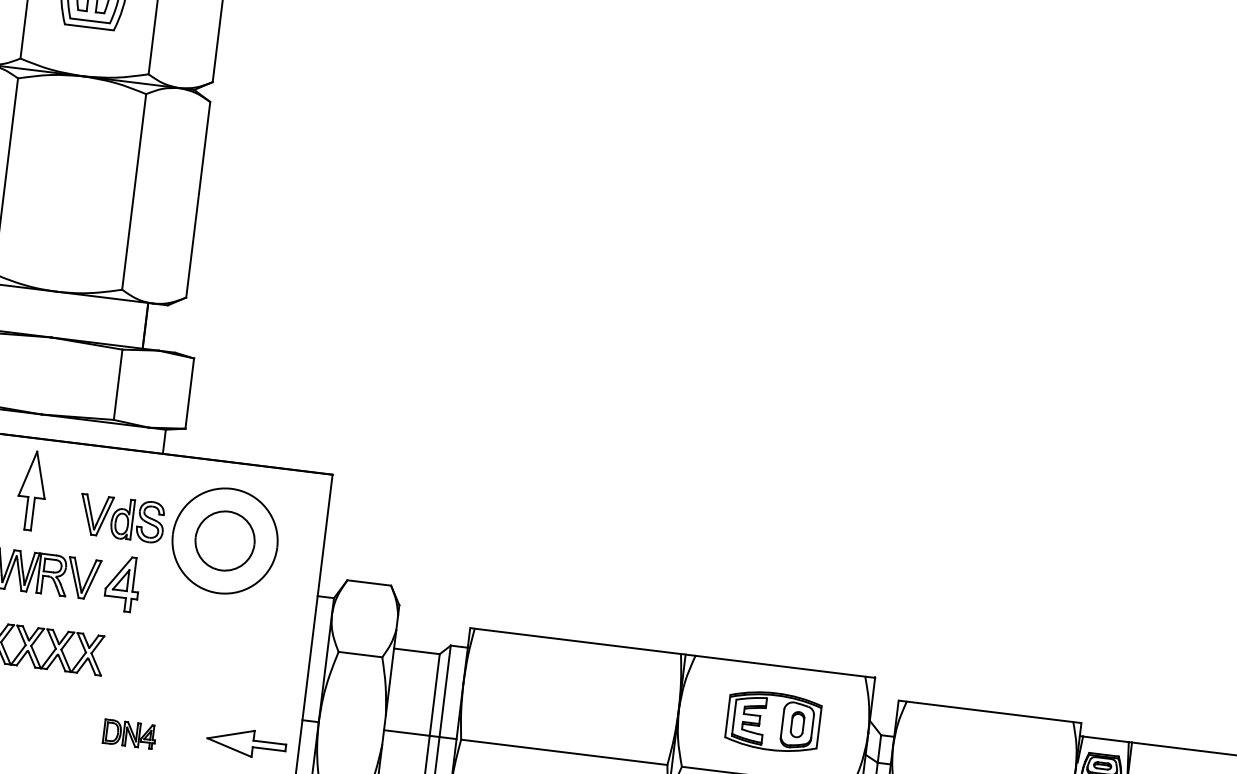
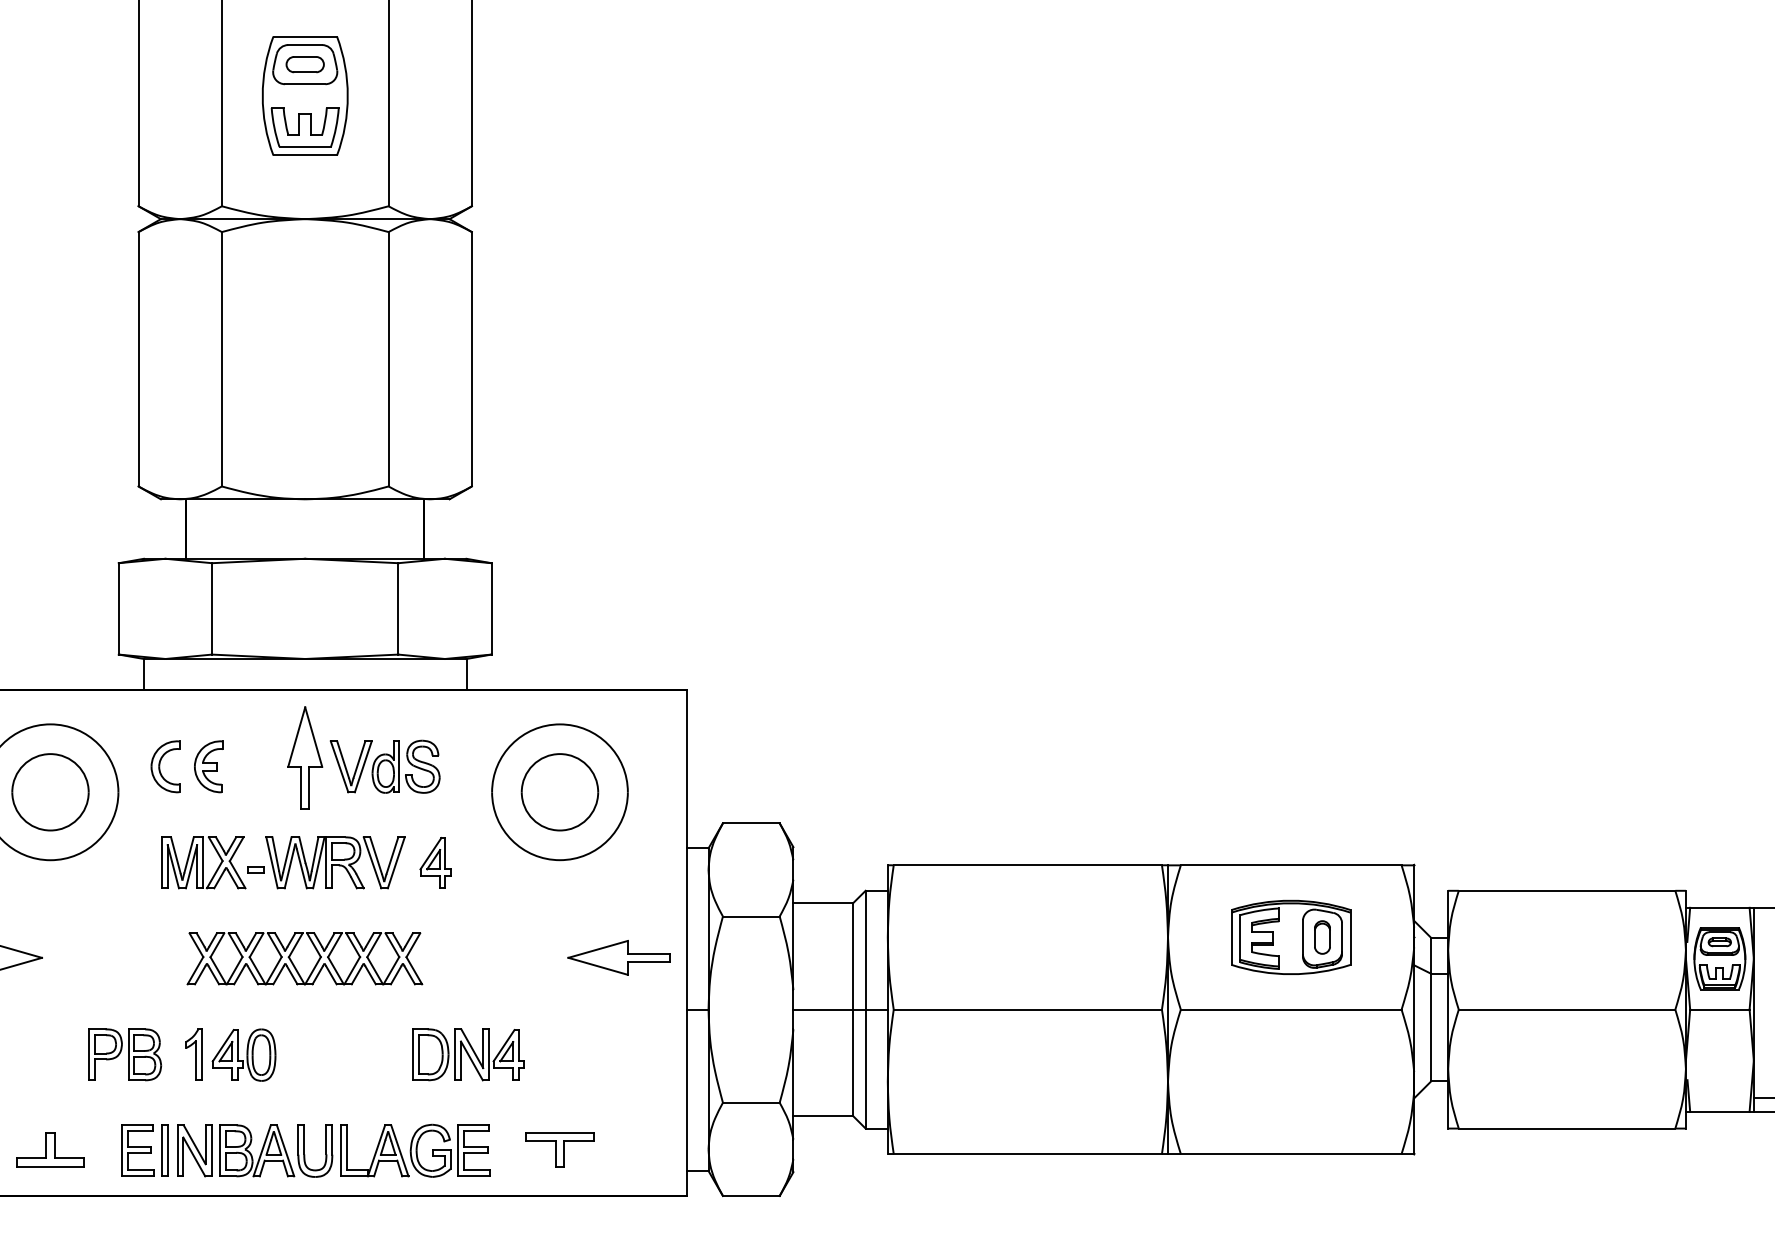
part: (121, 518) -> (384, 766), moved
part: (122, 583) -> (435, 862), size x0.71
part: (130, 733) -> (468, 1054), size x1.67
part: (245, 742) -> (618, 957), moved

